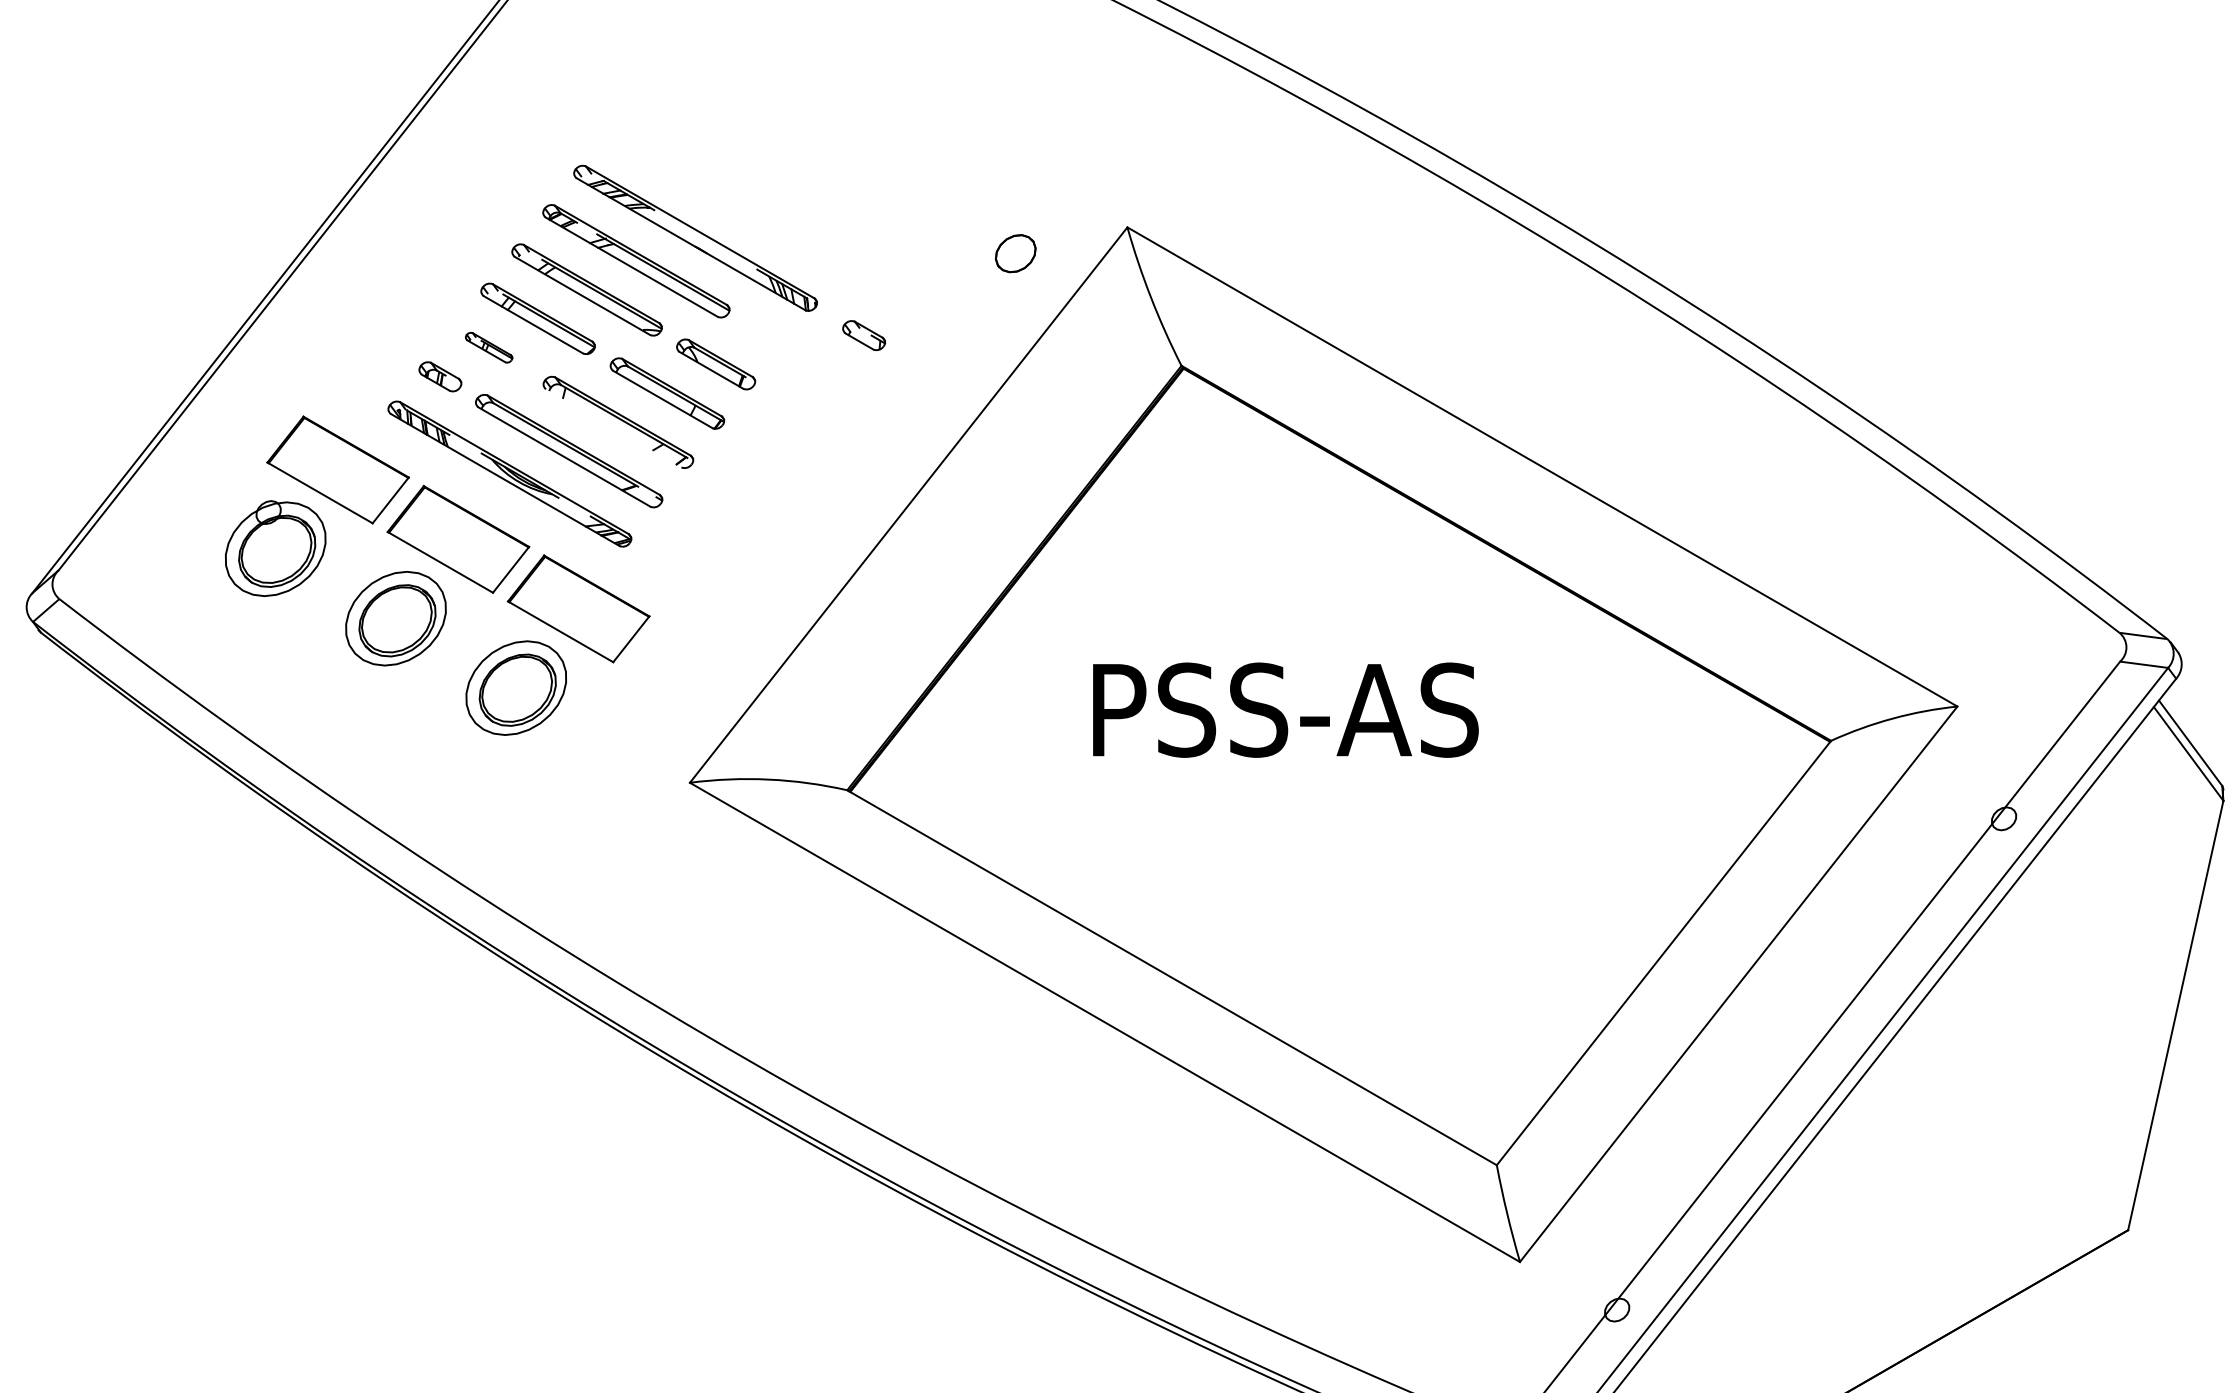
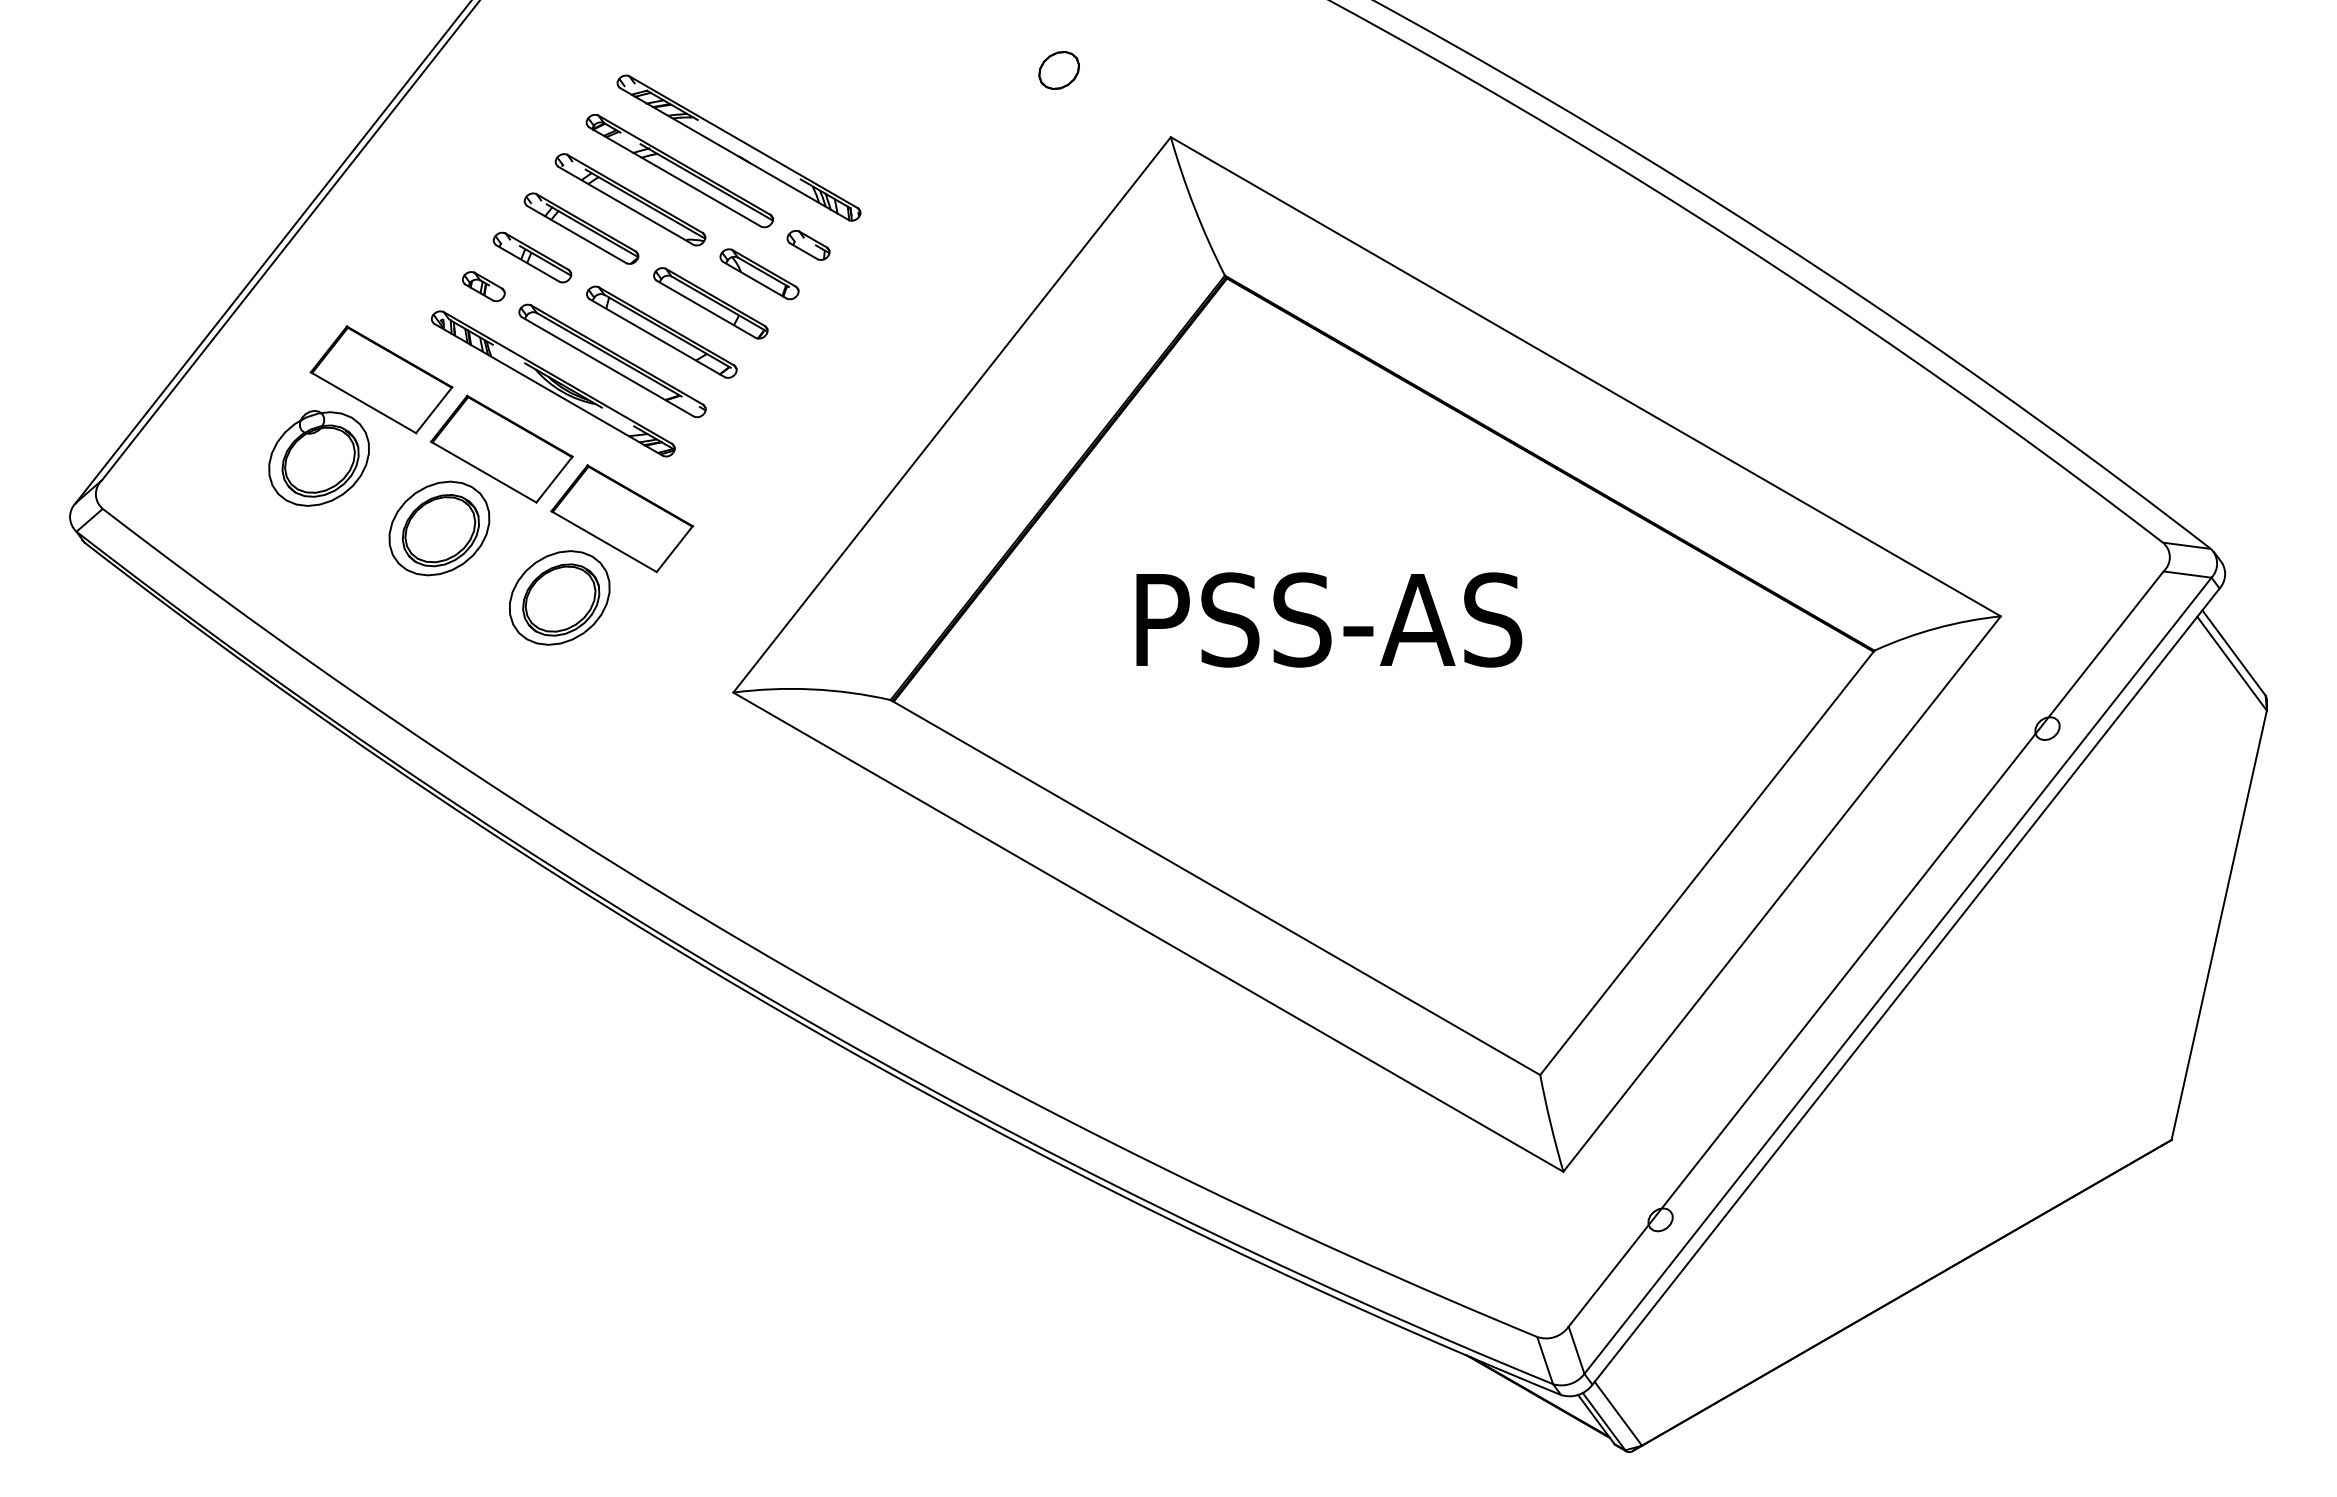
part: (1015, 253) -> (1058, 70), moved
part: (864, 335) -> (808, 245), moved
part: (489, 347) -> (532, 257), size x1.67
line: (613, 428) -> (656, 338), added

